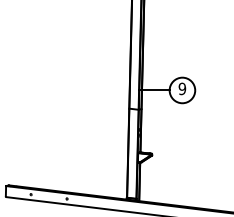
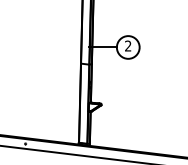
text: (182, 88) -> (128, 45), 9 -> 2

